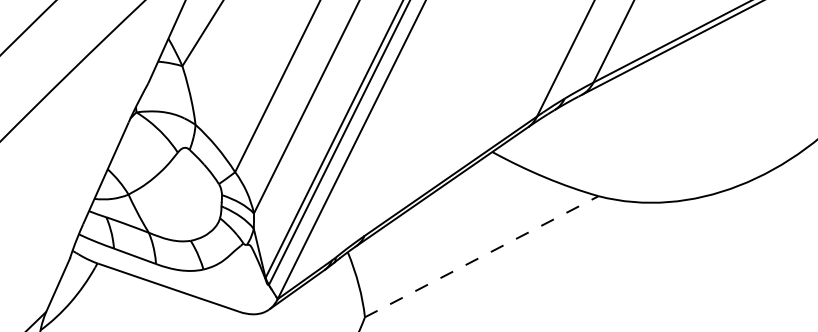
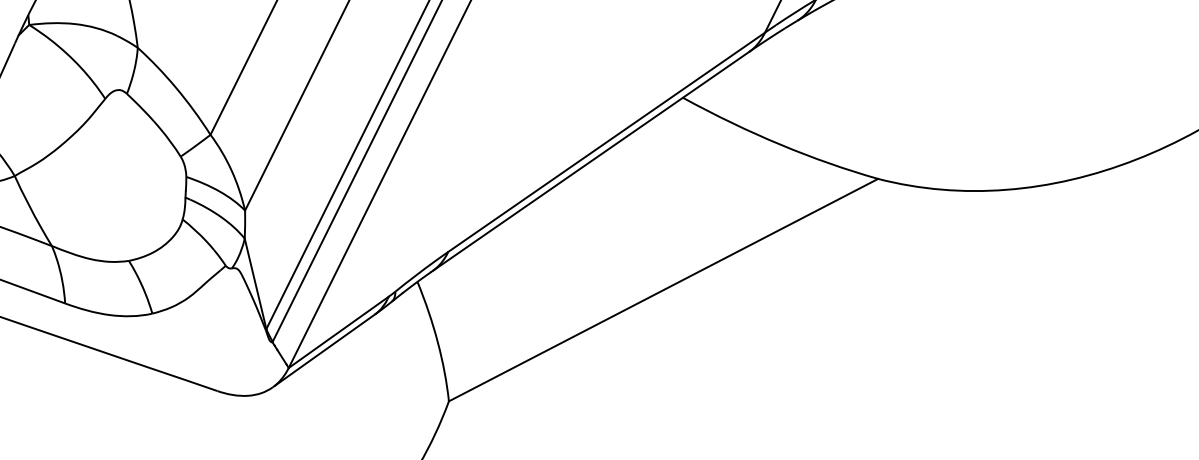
line: (481, 256) -> (663, 289), dashed -> solid

